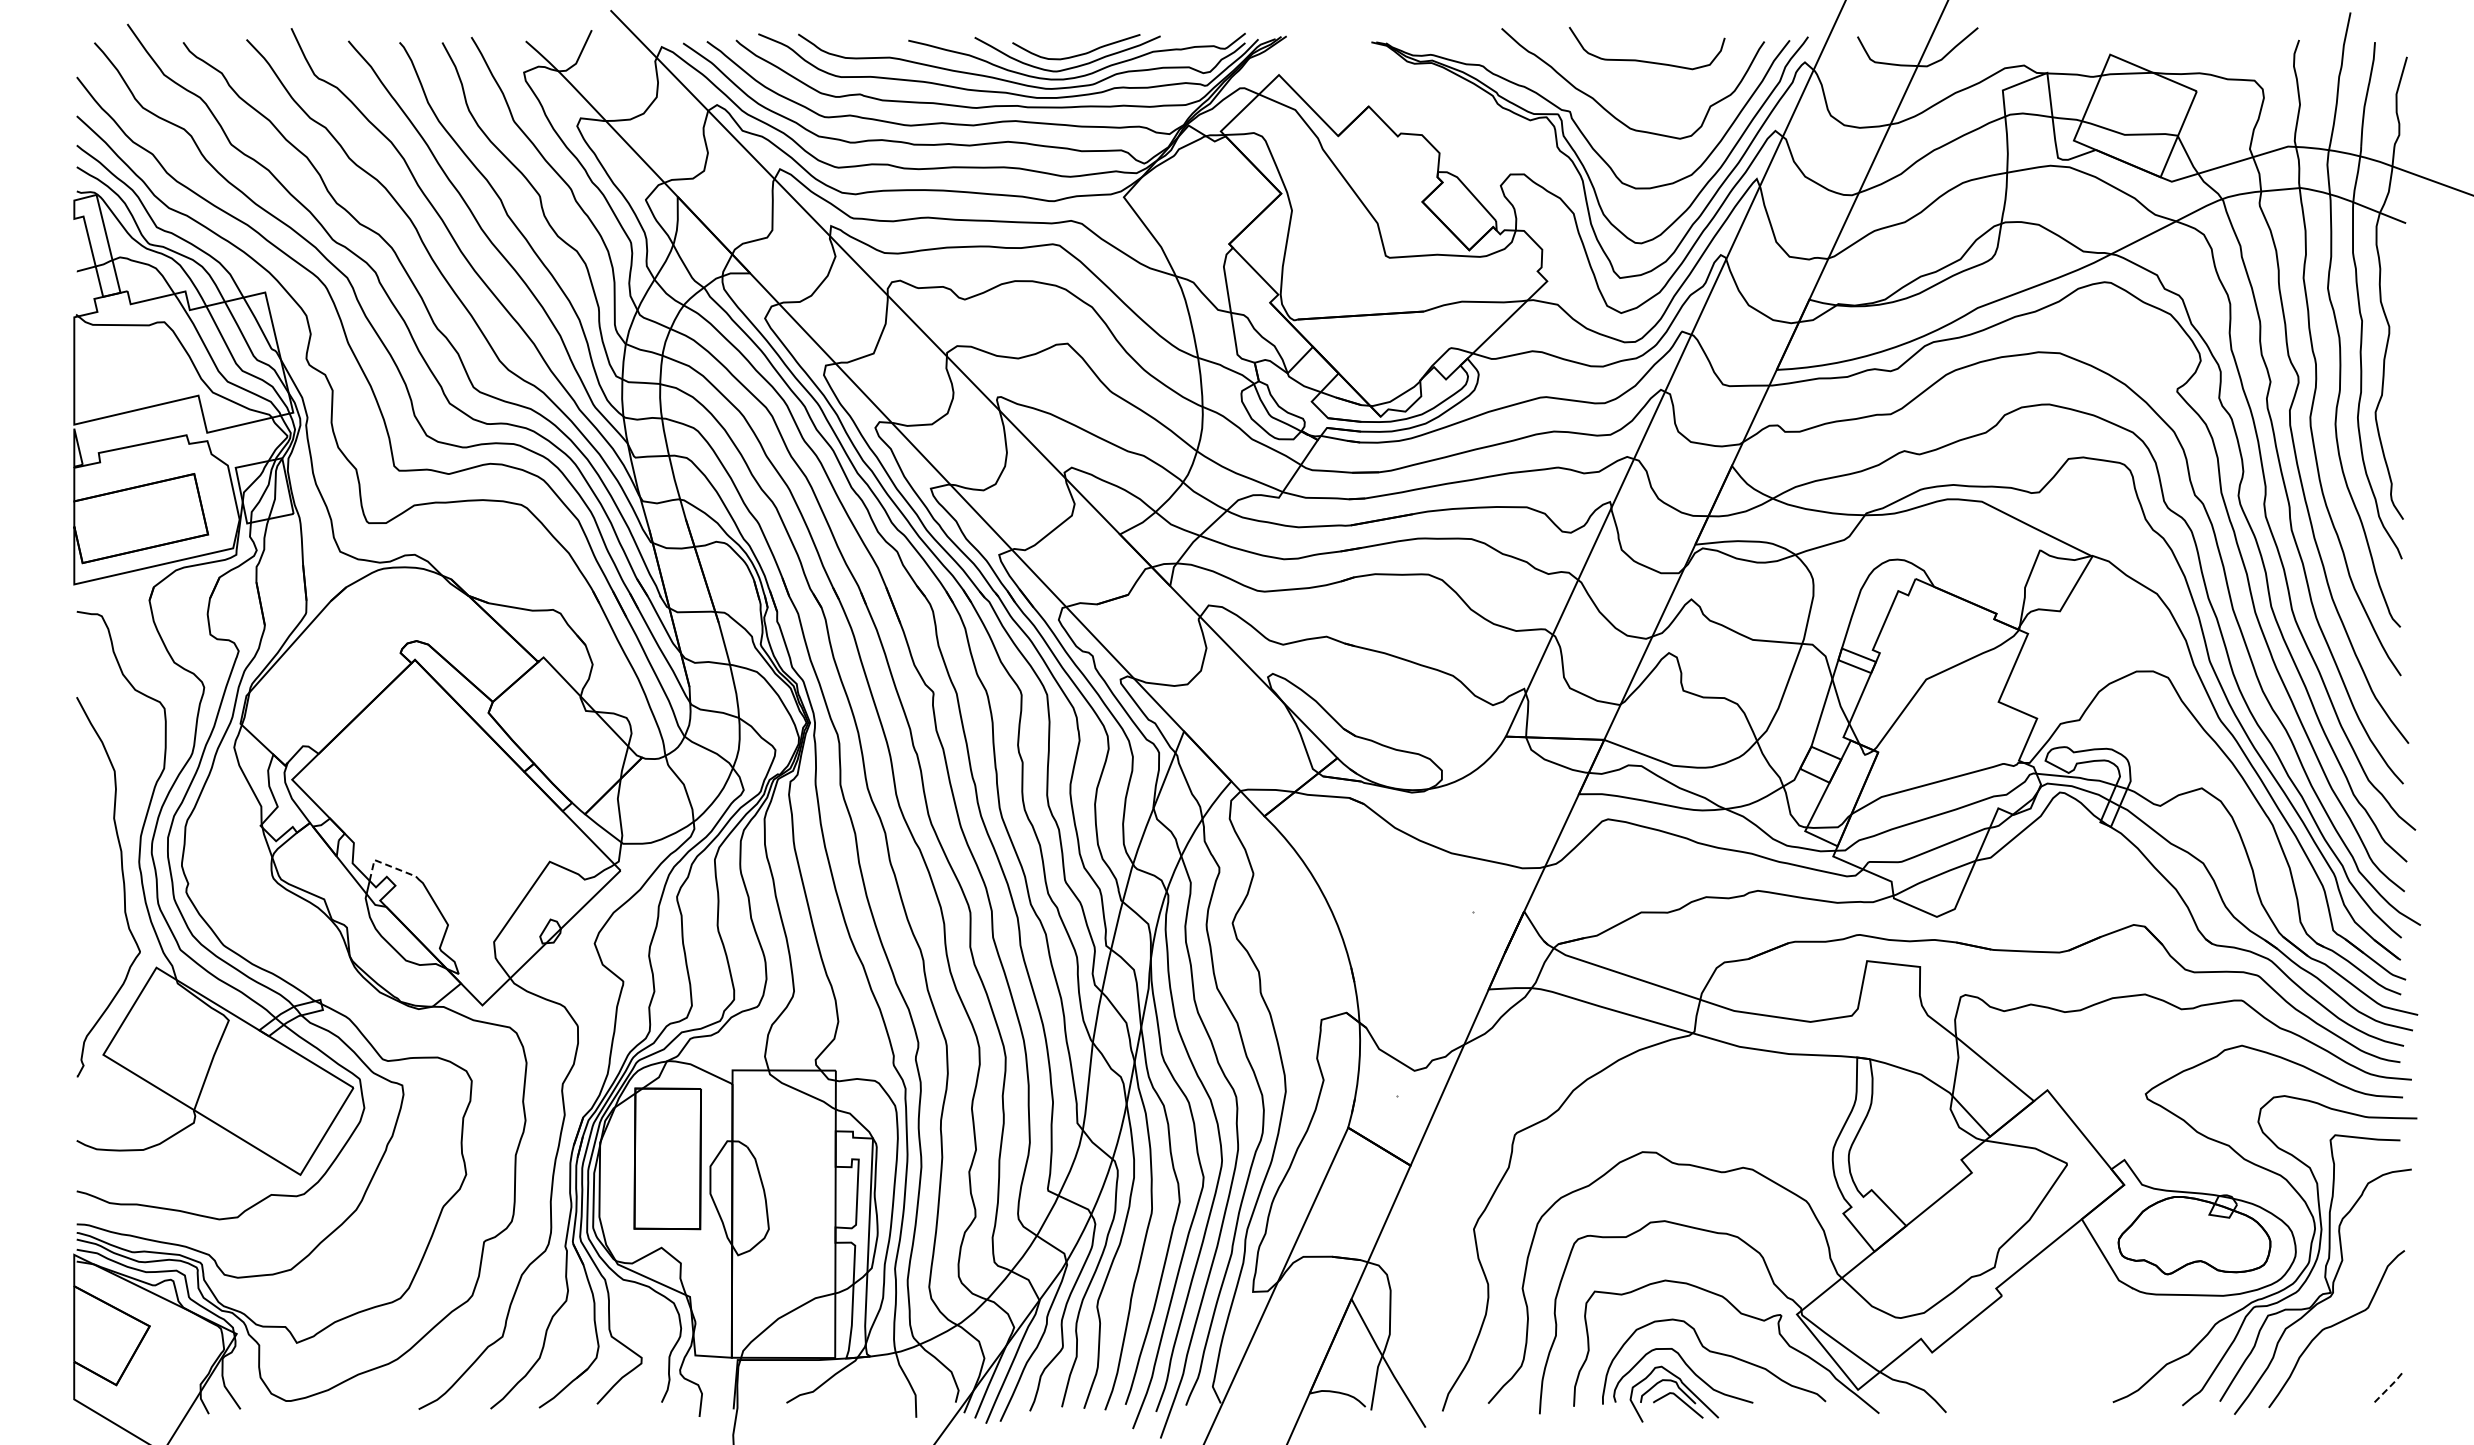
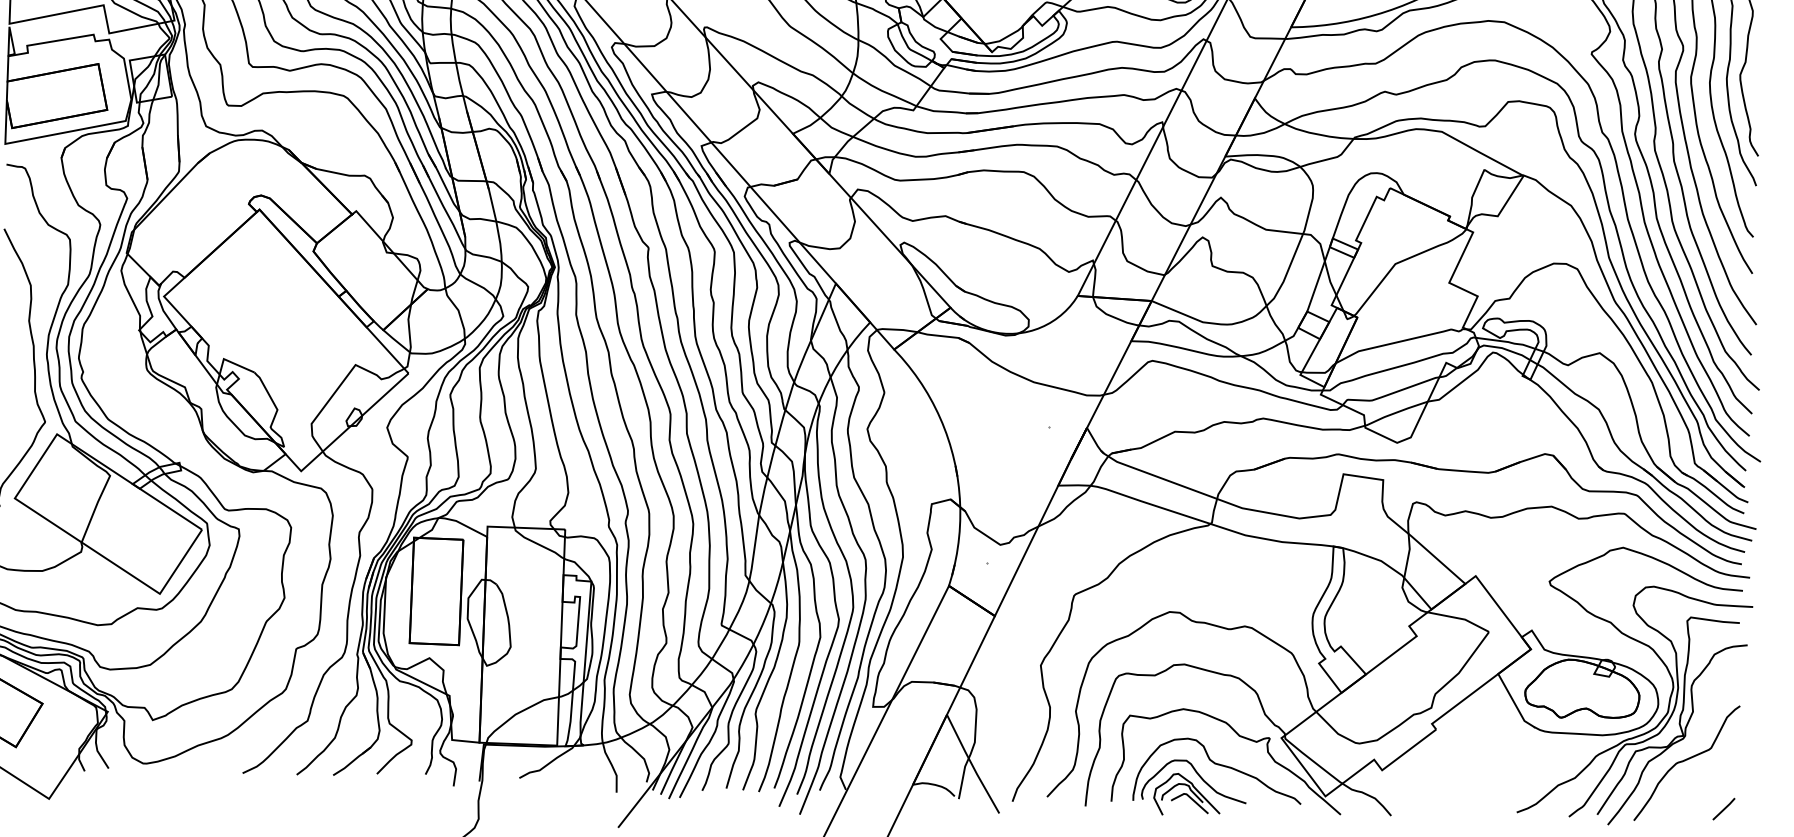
line: (384, 864) -> (231, 362), dashed -> solid
line: (2388, 1387) -> (1724, 808), dashed -> solid

